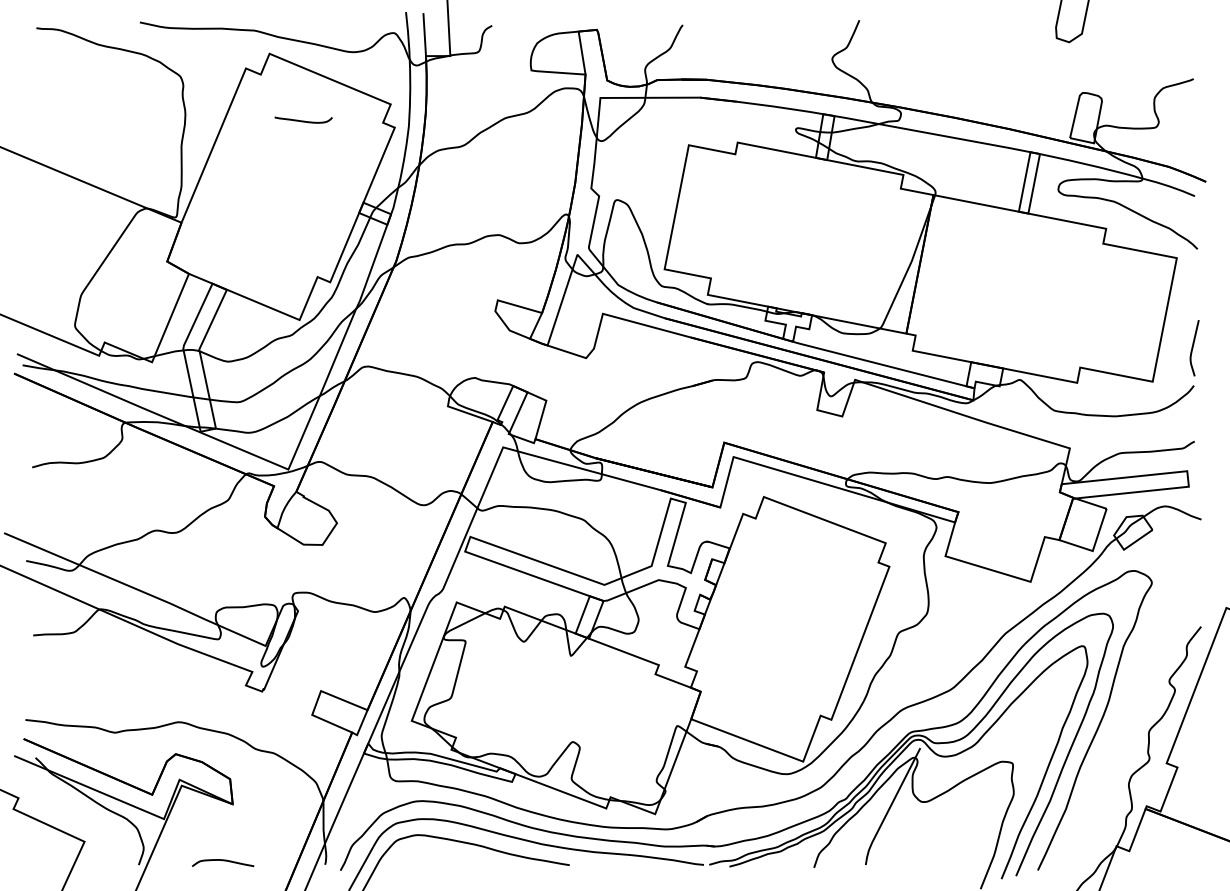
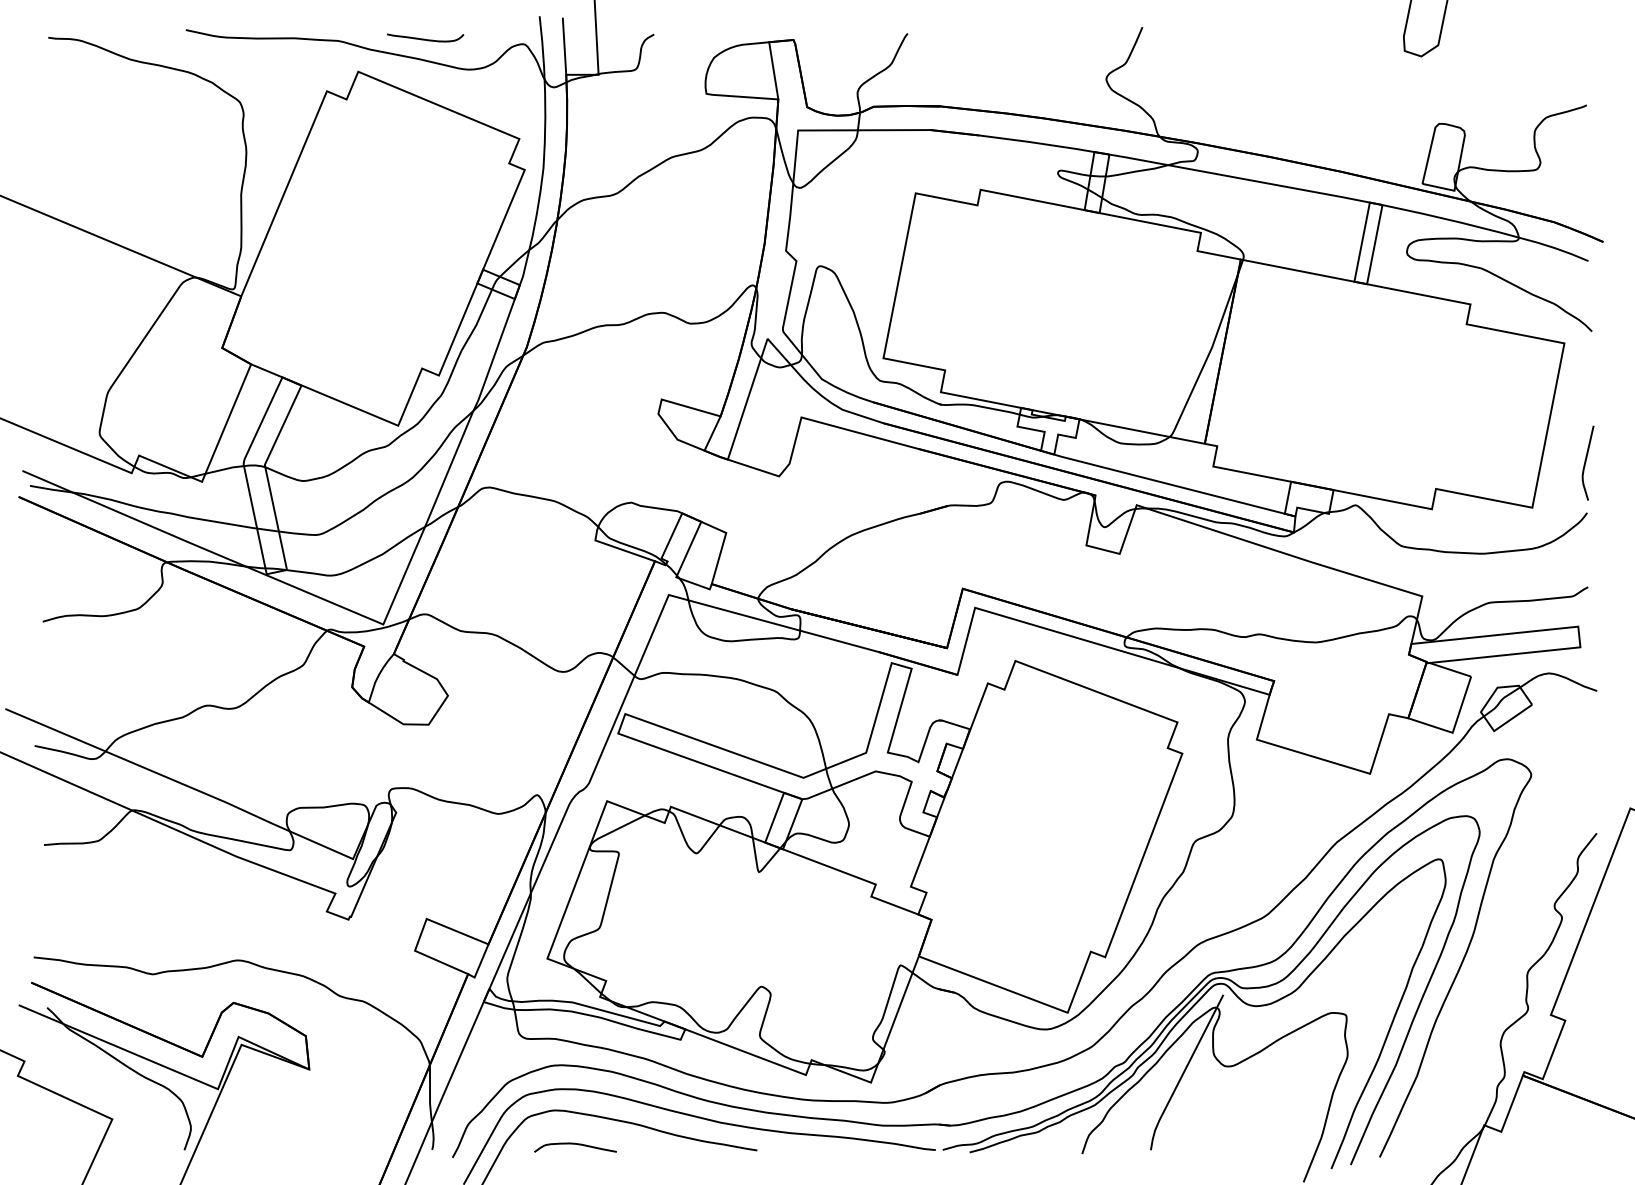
curve: (302, 120) -> (424, 38), moved
curve: (223, 860) -> (575, 1144), moved

